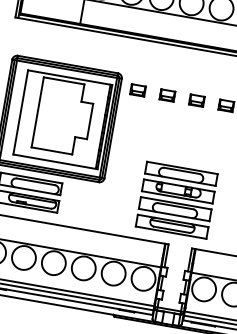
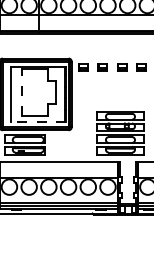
line: (37, 110) -> (21, 91), solid -> dashed
line: (55, 162) -> (38, 122), solid -> dashed

